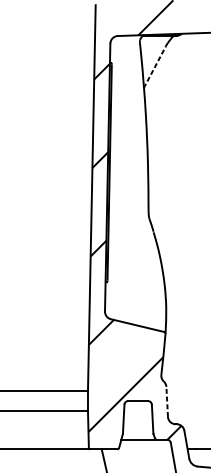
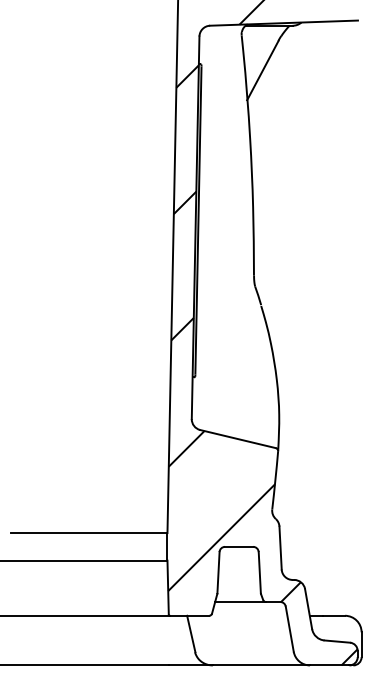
line: (154, 67) -> (262, 70), dashed -> solid
line: (167, 401) -> (280, 547), dashed -> solid

